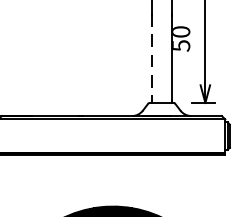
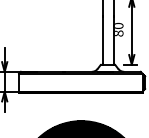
text: (182, 45) -> (119, 33), 50 -> 80
line: (151, 56) -> (102, 39), dashed -> solid

